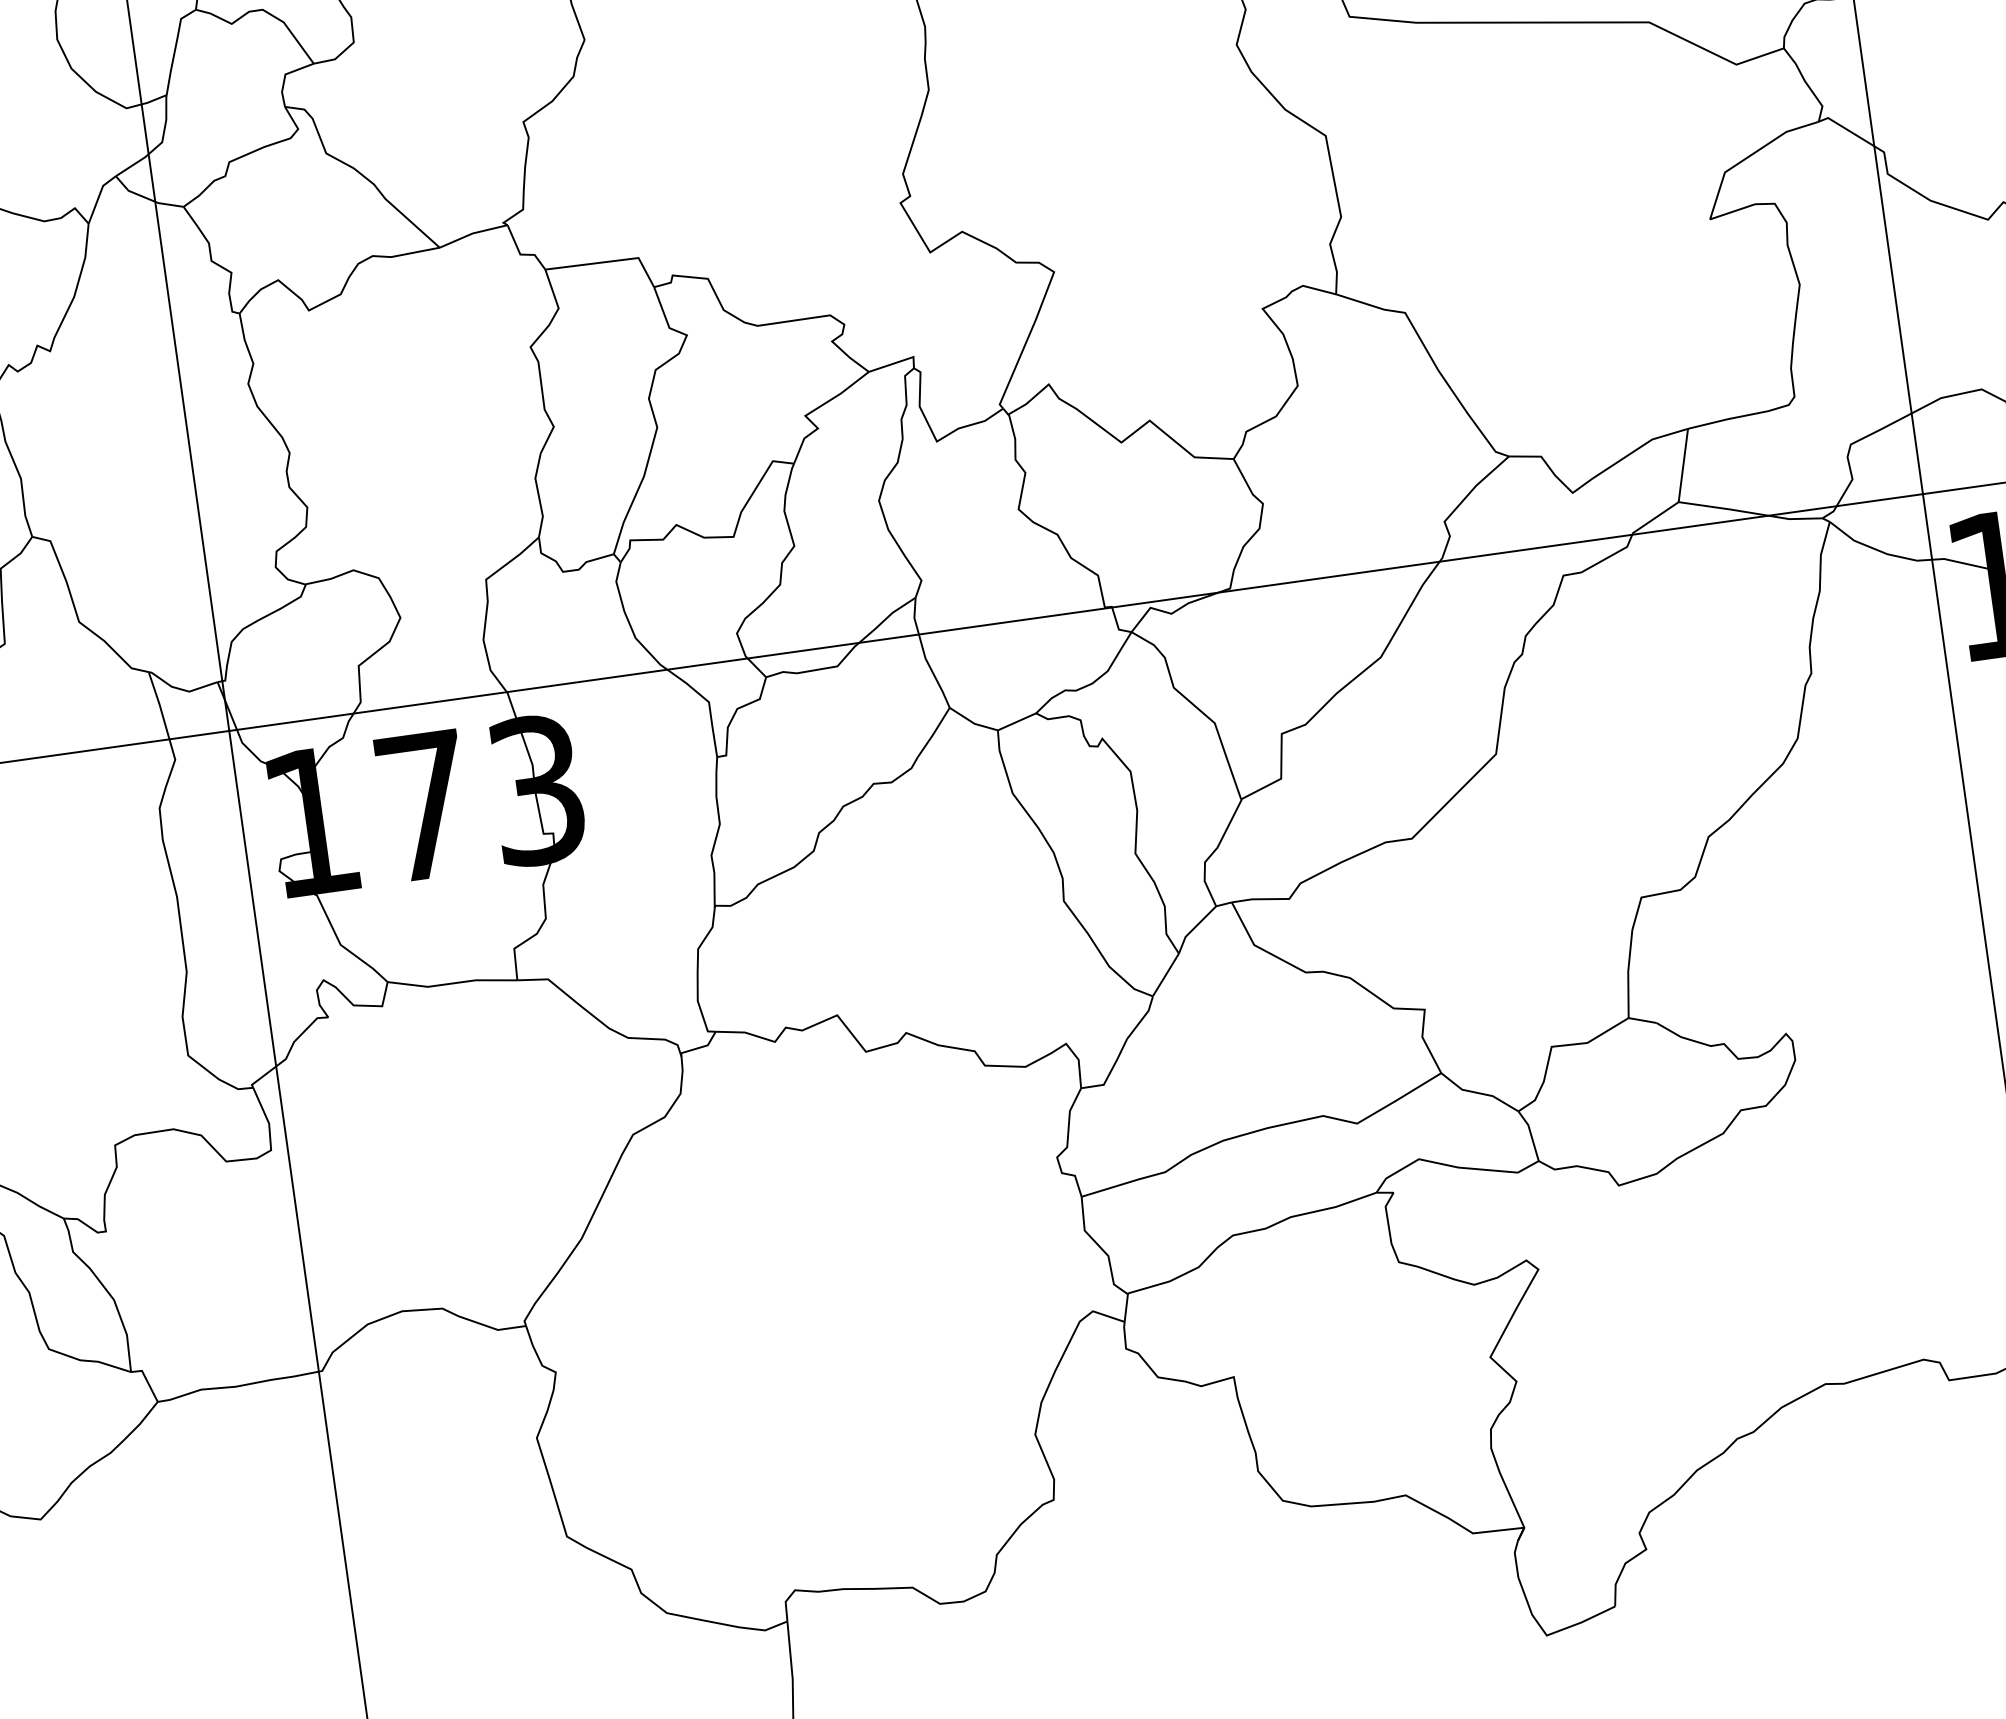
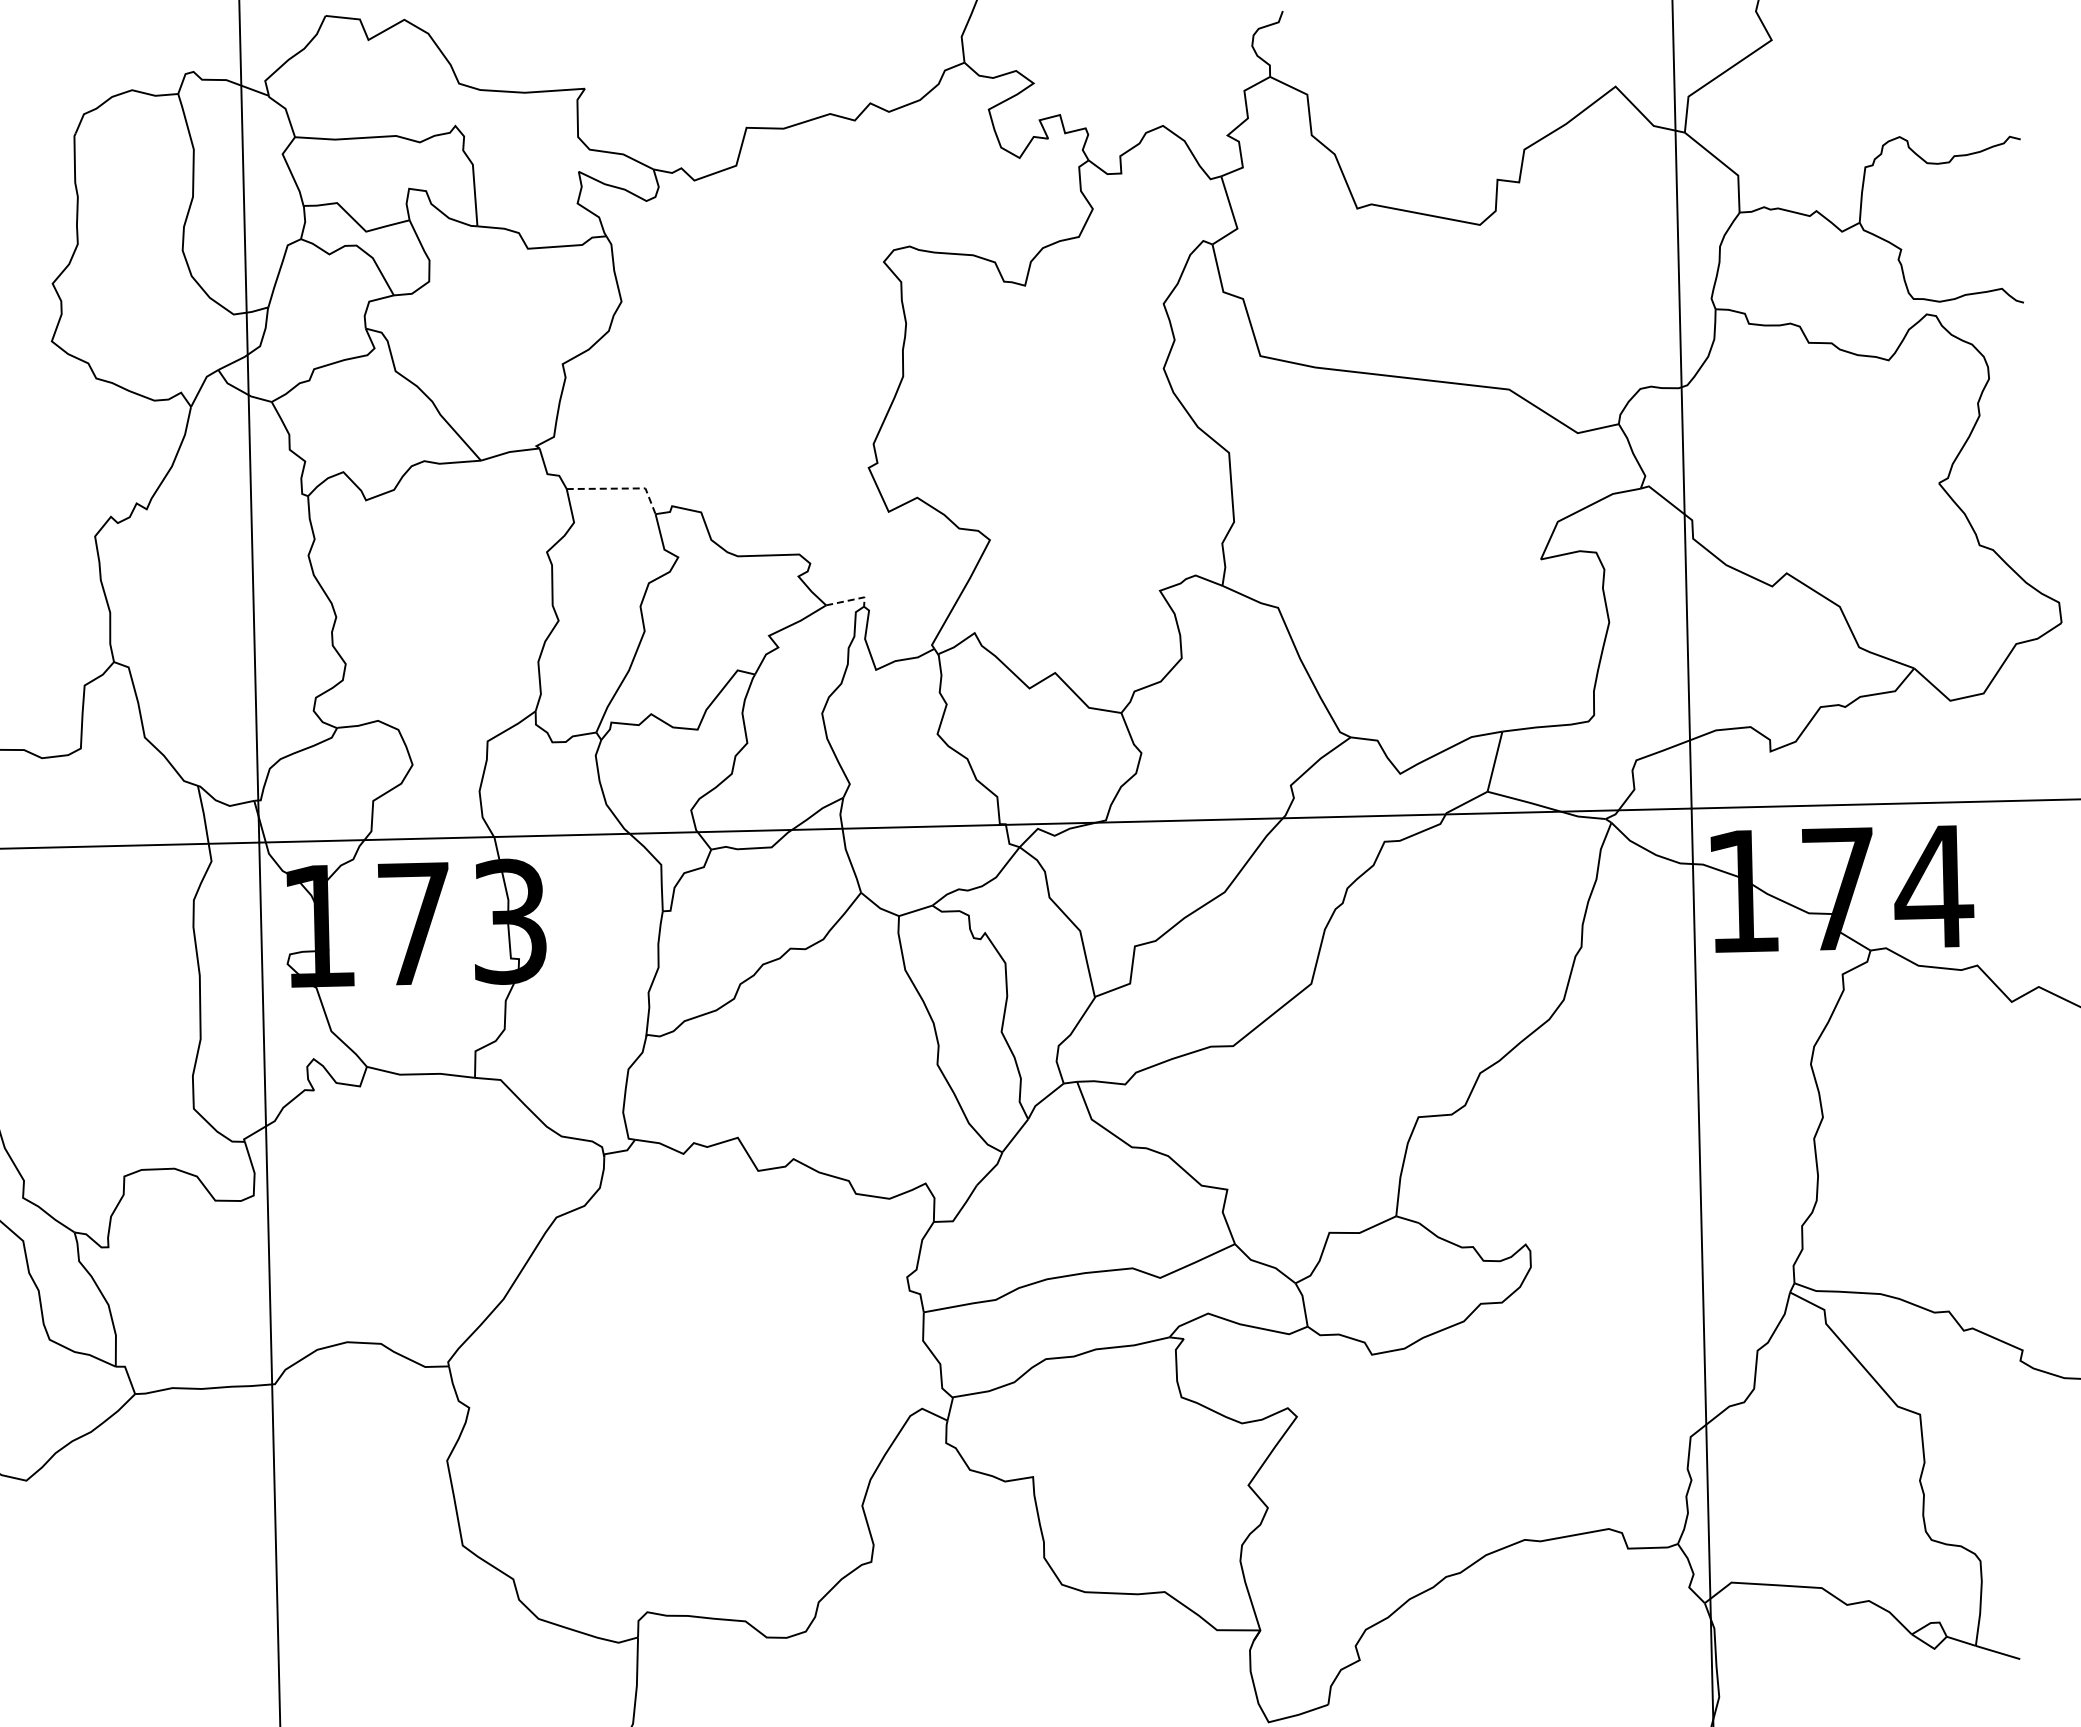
line: (608, 261) -> (620, 488), solid -> dashed
line: (898, 362) -> (851, 600), solid -> dashed

